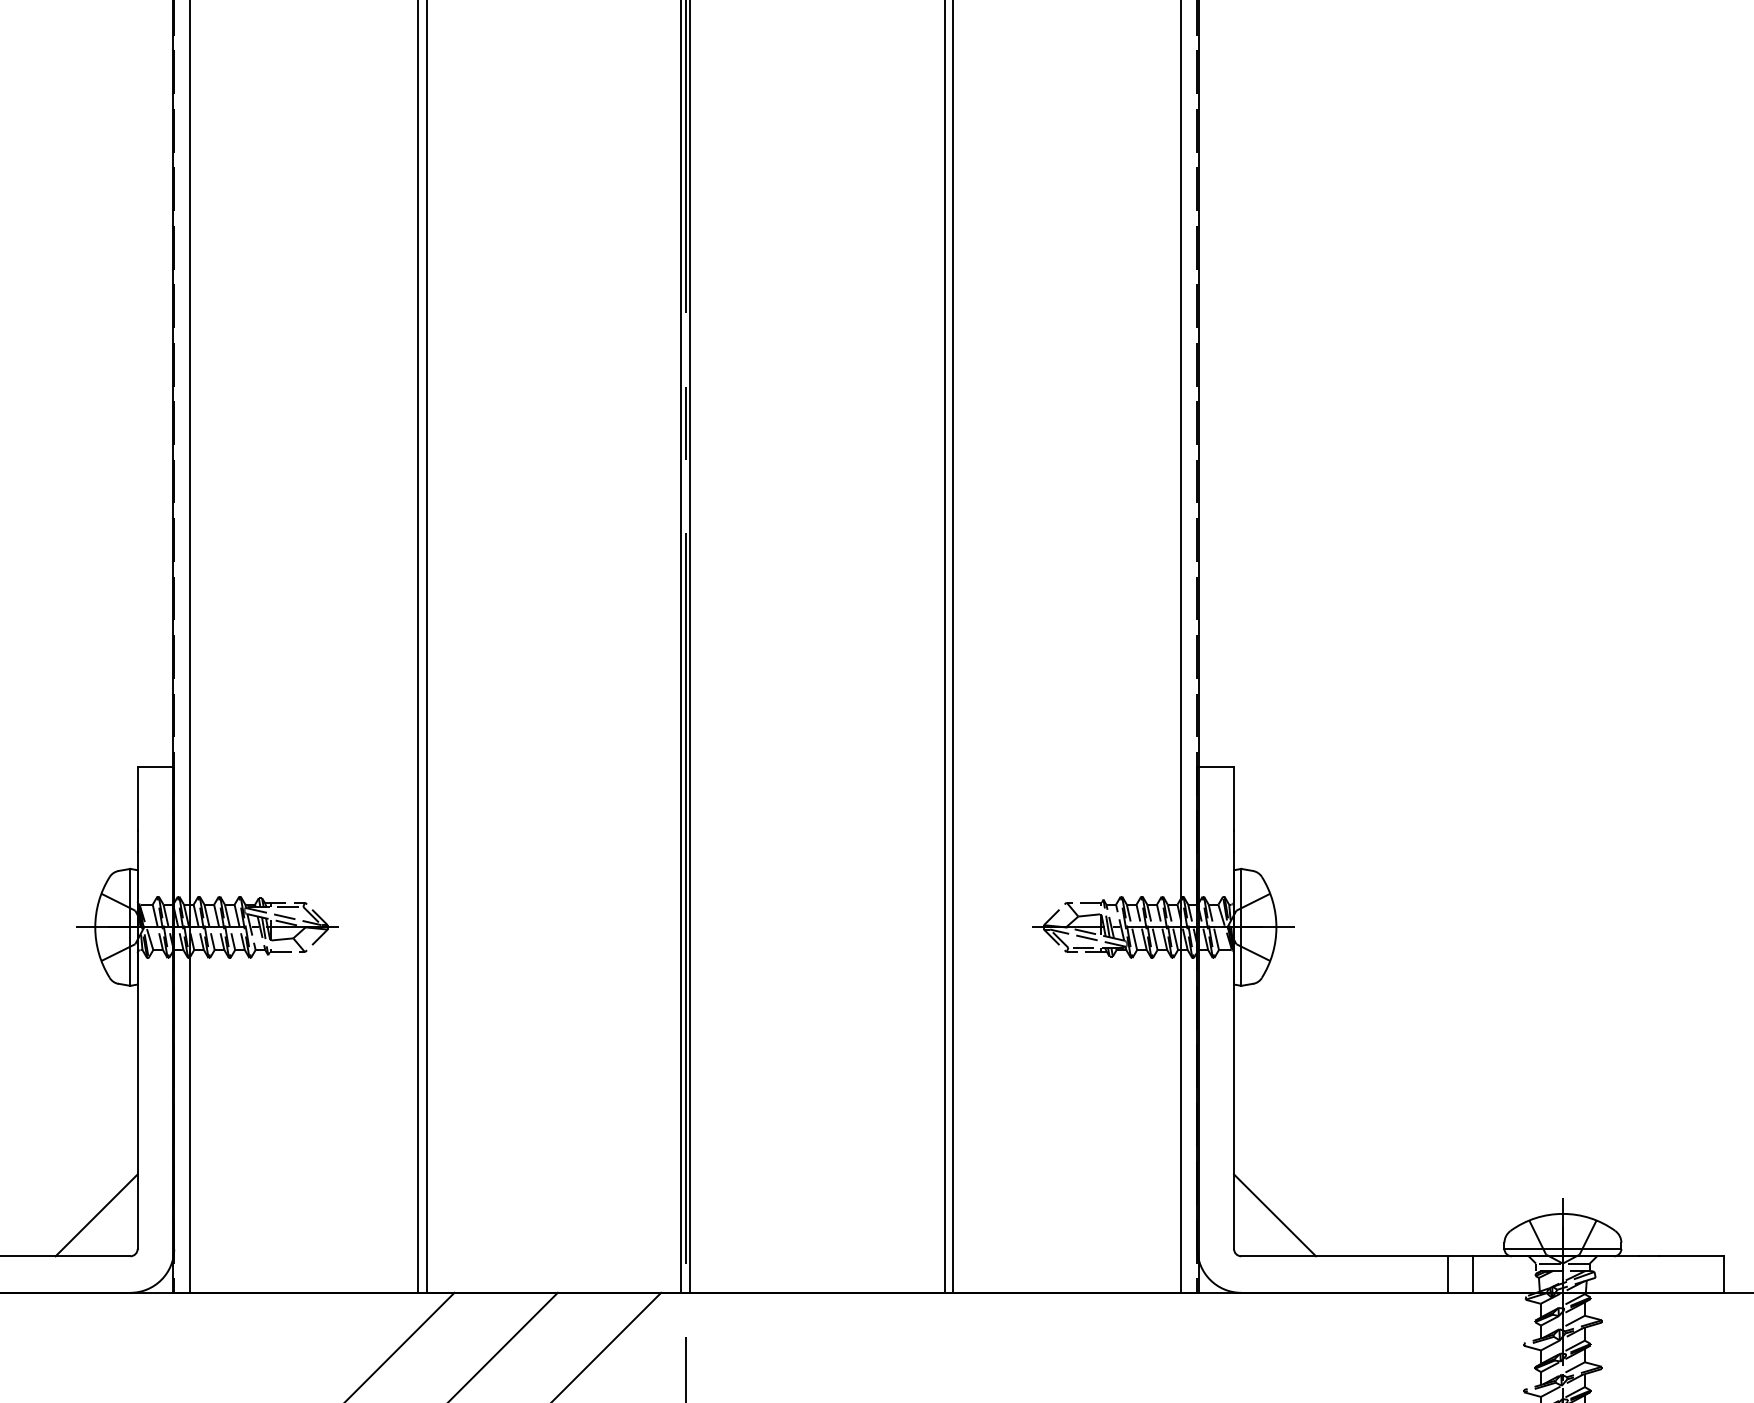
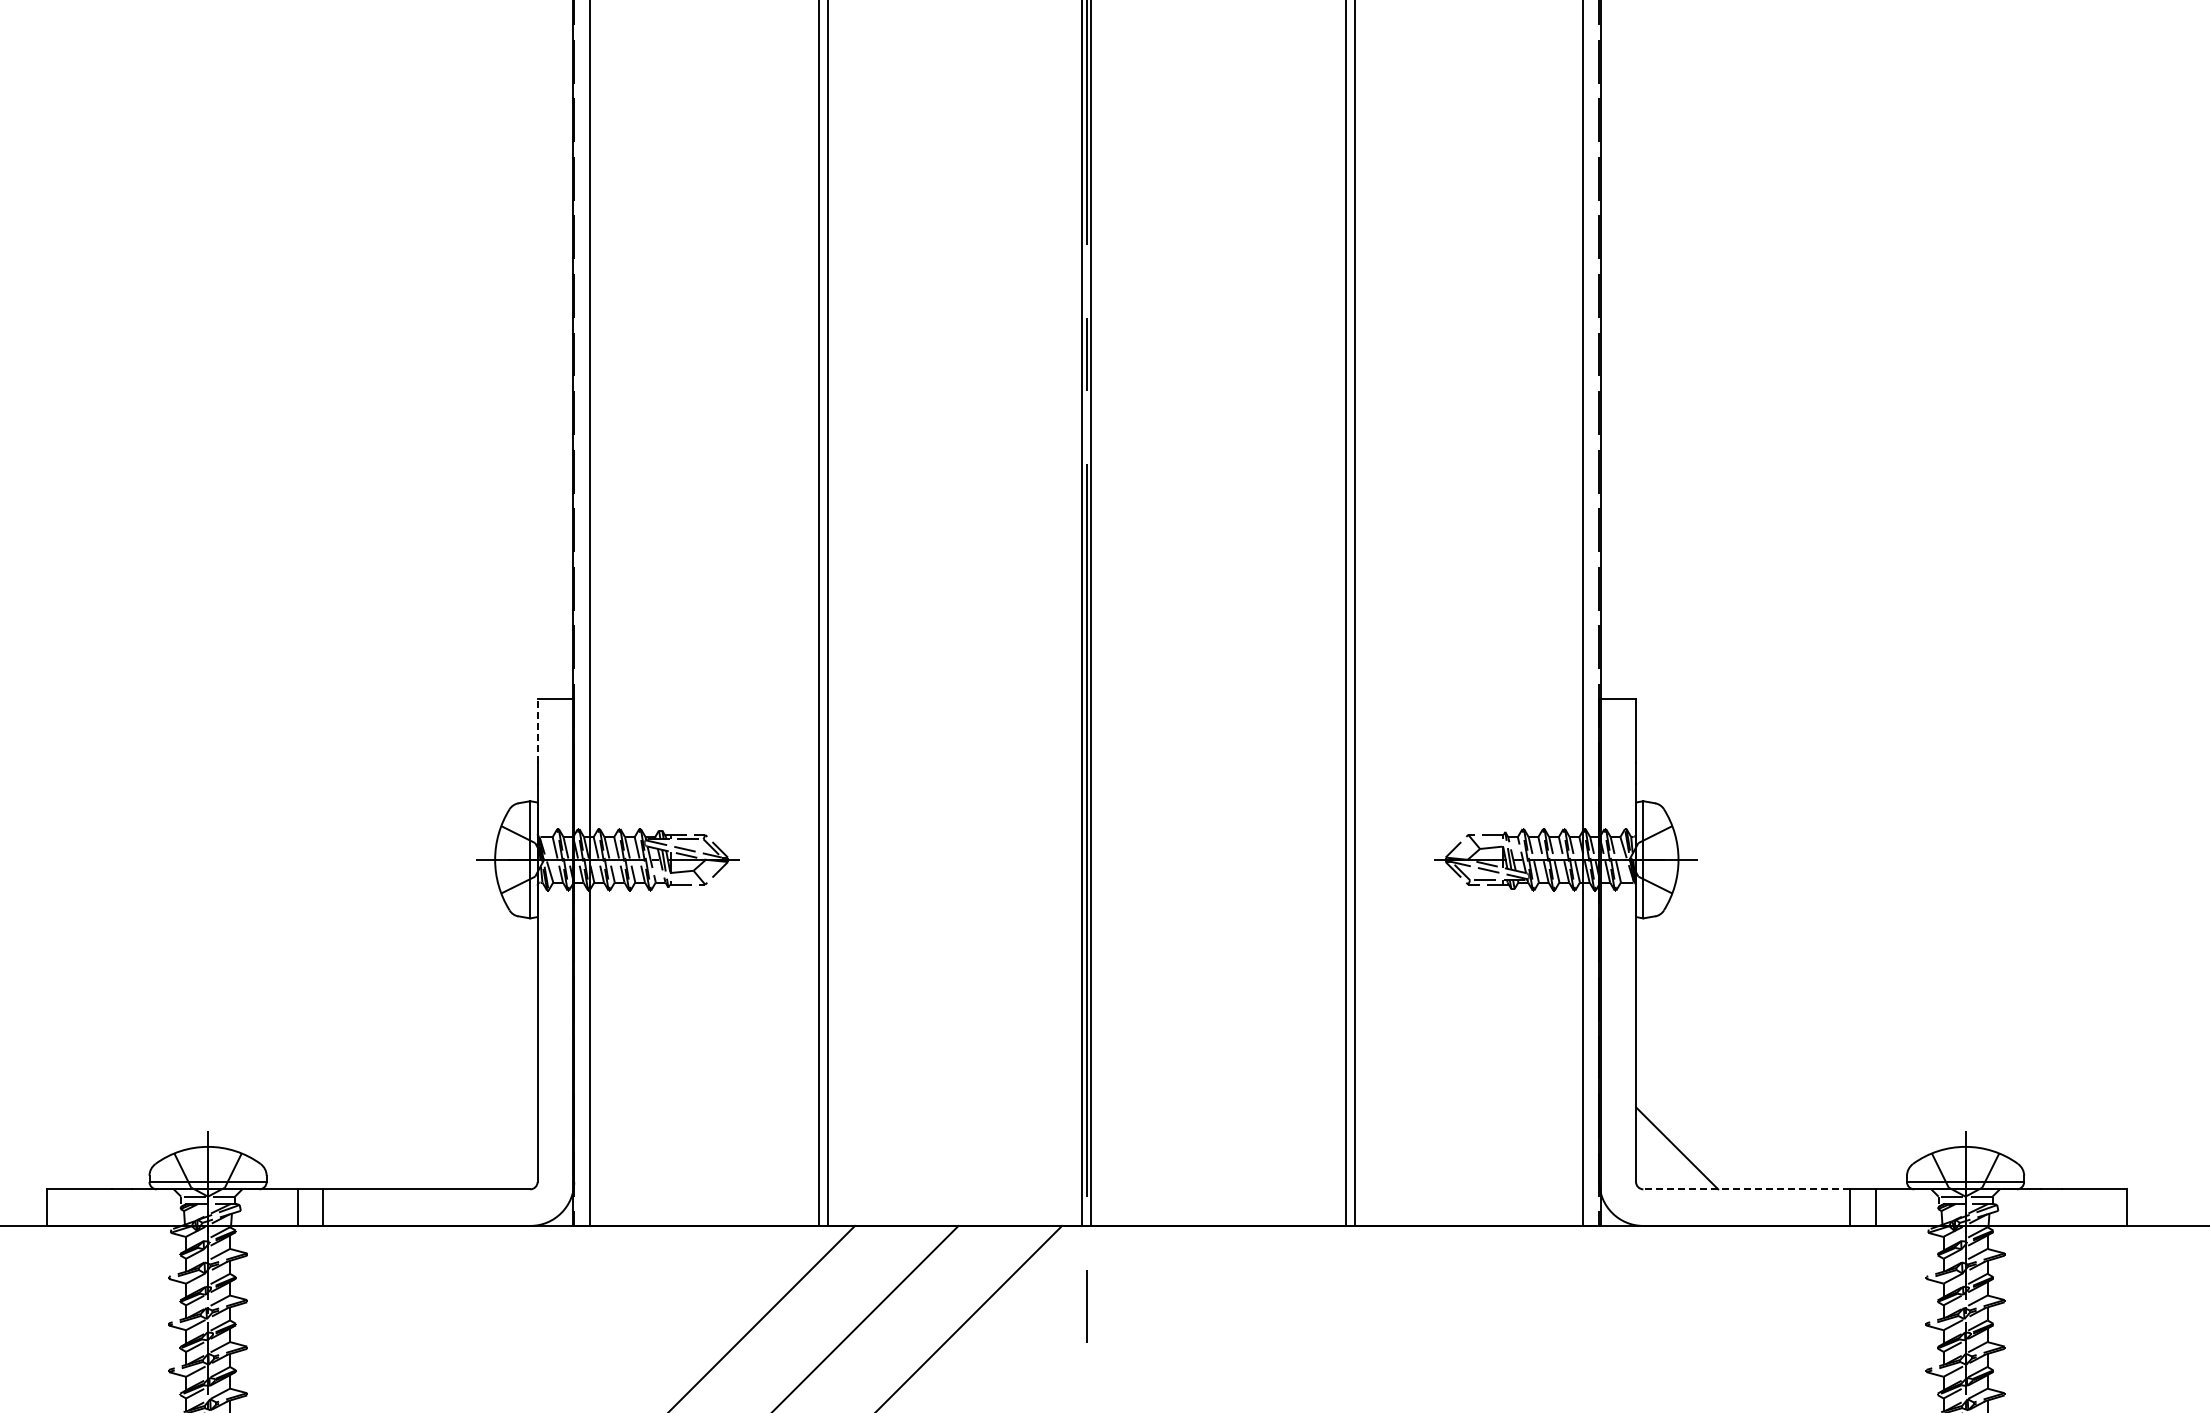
line: (137, 798) -> (537, 730), solid -> dashed
line: (96, 1215) -> (496, 1148), removed
line: (1344, 1256) -> (1746, 1189), solid -> dashed

